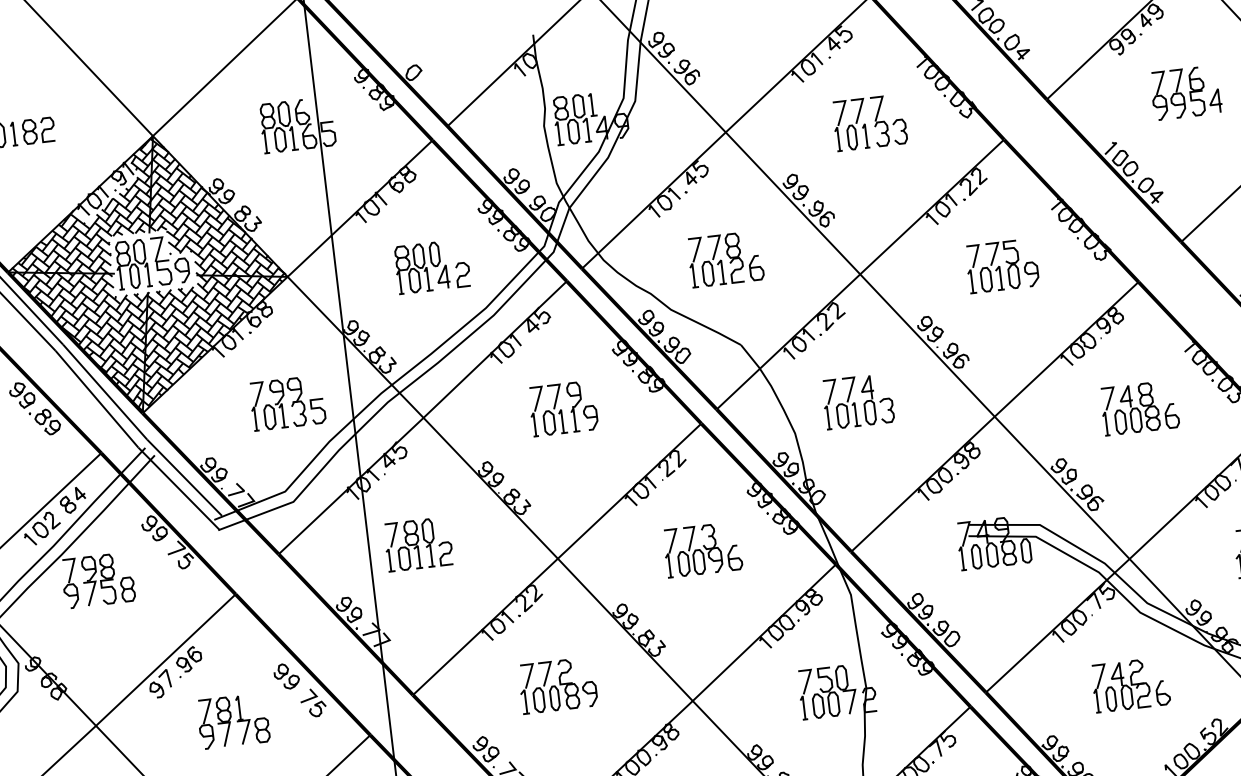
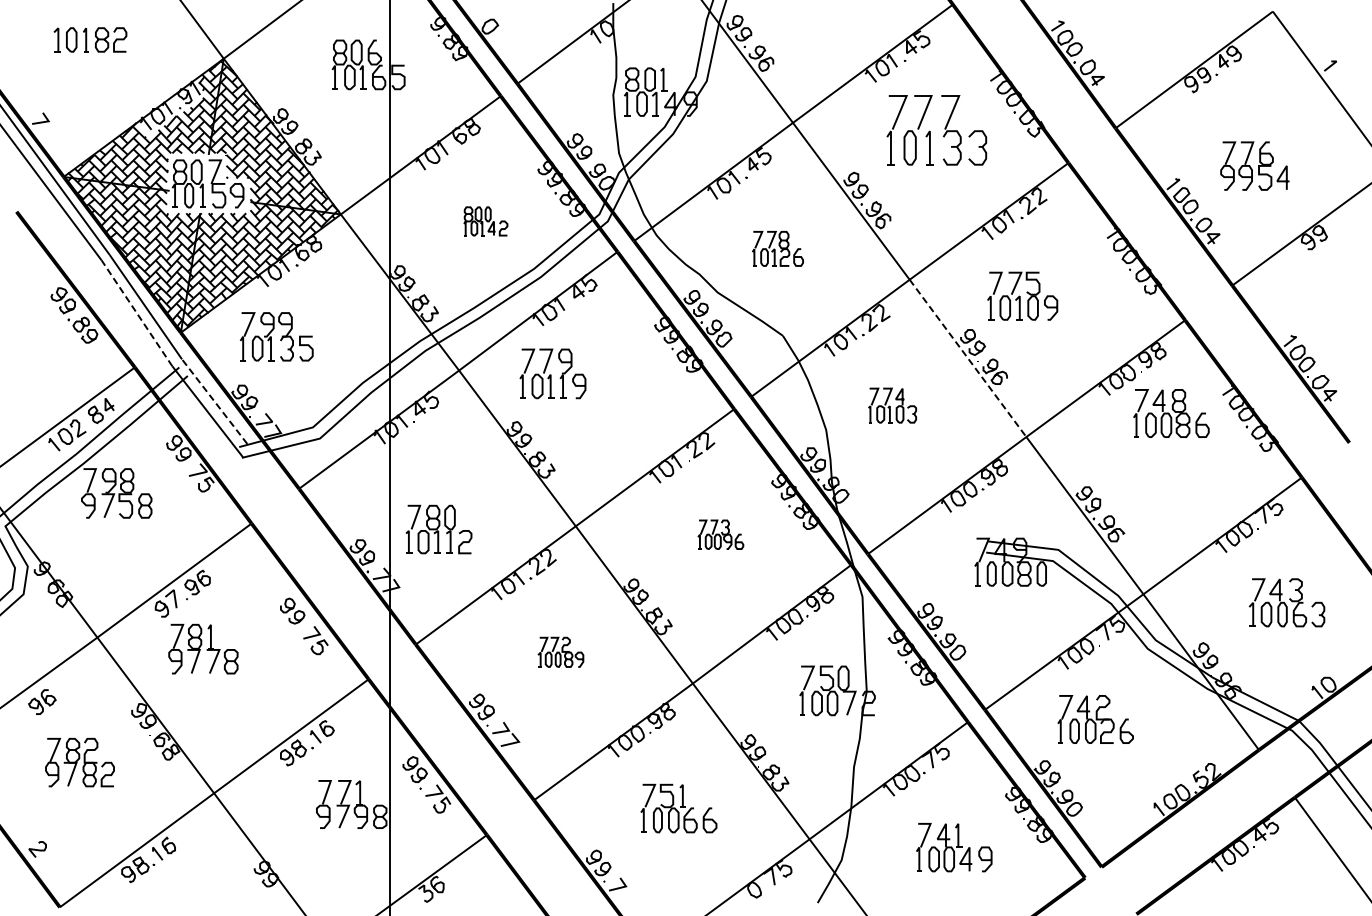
part: (1185, 92) -> (1254, 165), moved
part: (870, 122) -> (937, 130), size x1.4
part: (725, 258) -> (777, 248), size x0.7
part: (1001, 265) -> (1022, 295), moved
part: (432, 266) -> (485, 221), size x0.6
line: (927, 345) -> (968, 358), solid -> dashed
line: (97, 399) -> (137, 313), solid -> dashed
part: (858, 401) -> (892, 405), size x0.7
part: (287, 402) -> (276, 336), moved
part: (1139, 407) -> (1171, 413), moved
part: (562, 408) -> (552, 373), moved
line: (184, 477) -> (214, 401), solid -> dashed
part: (417, 544) -> (438, 529), moved
part: (702, 549) -> (720, 534), size x0.6
part: (1130, 684) -> (1095, 719), moved
part: (557, 685) -> (560, 652), size x0.6
part: (233, 720) -> (203, 648), moved

